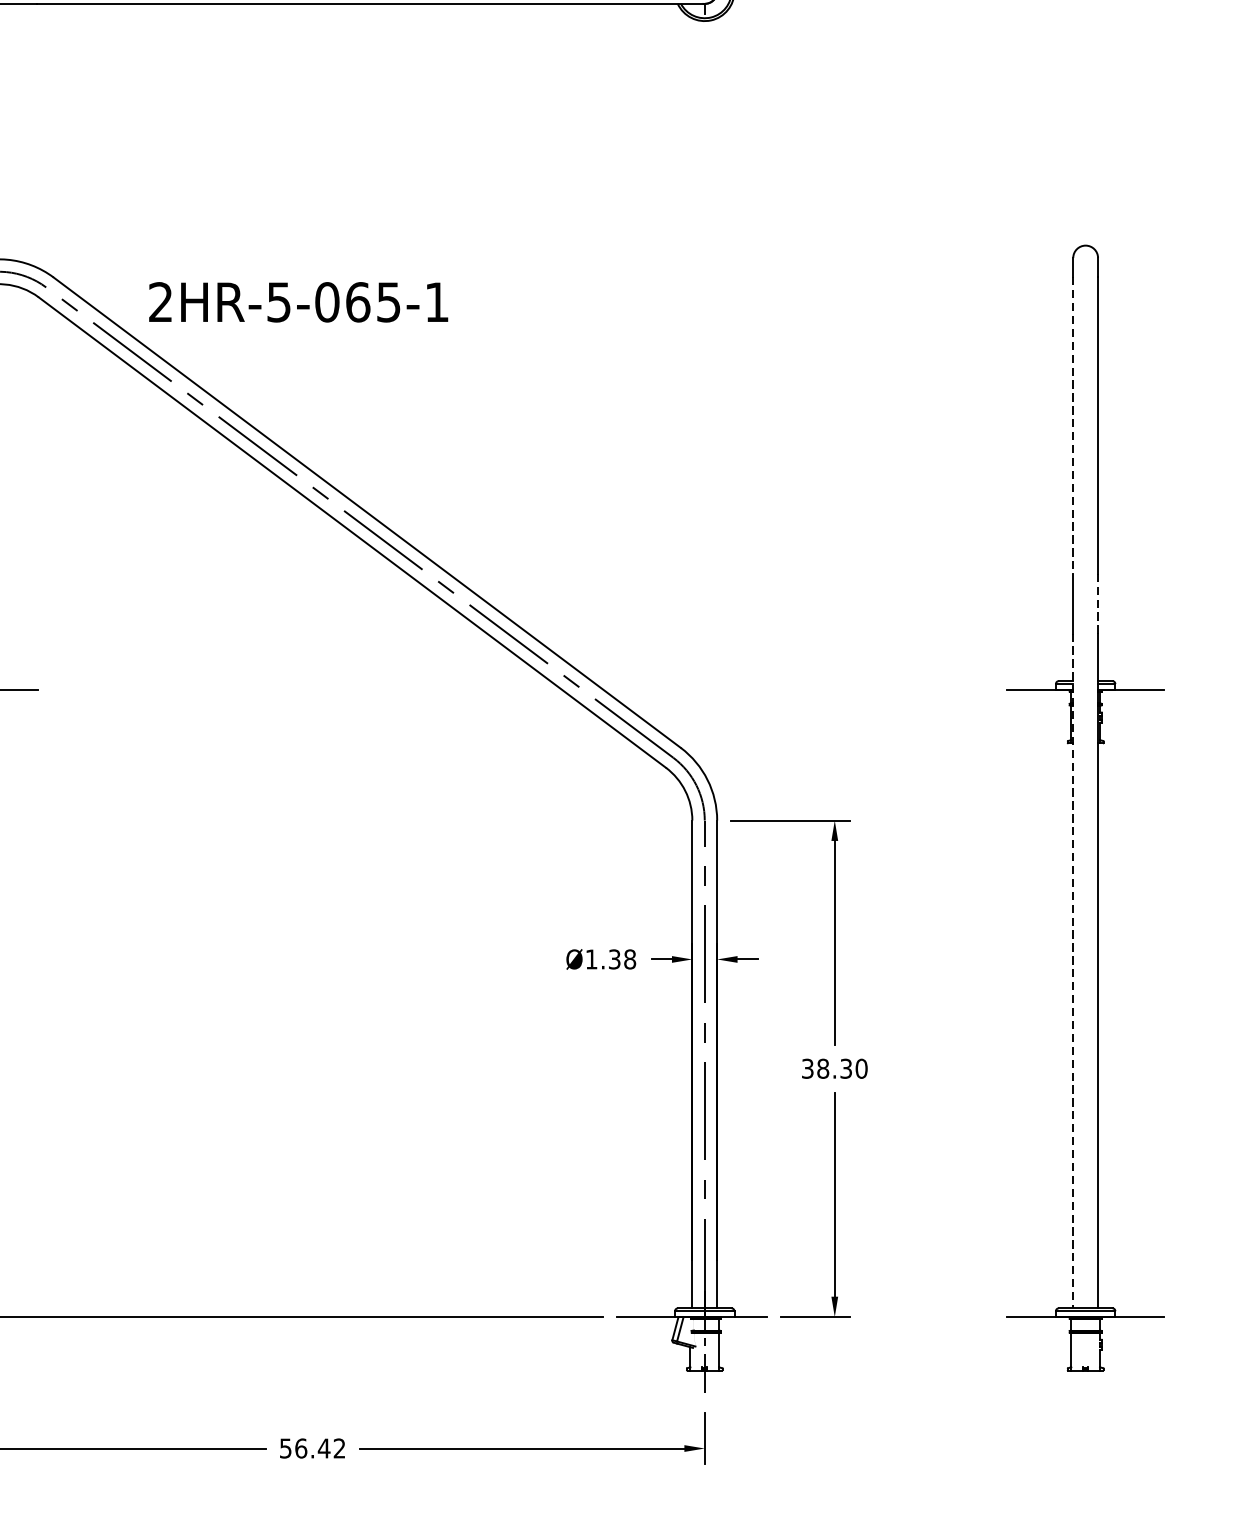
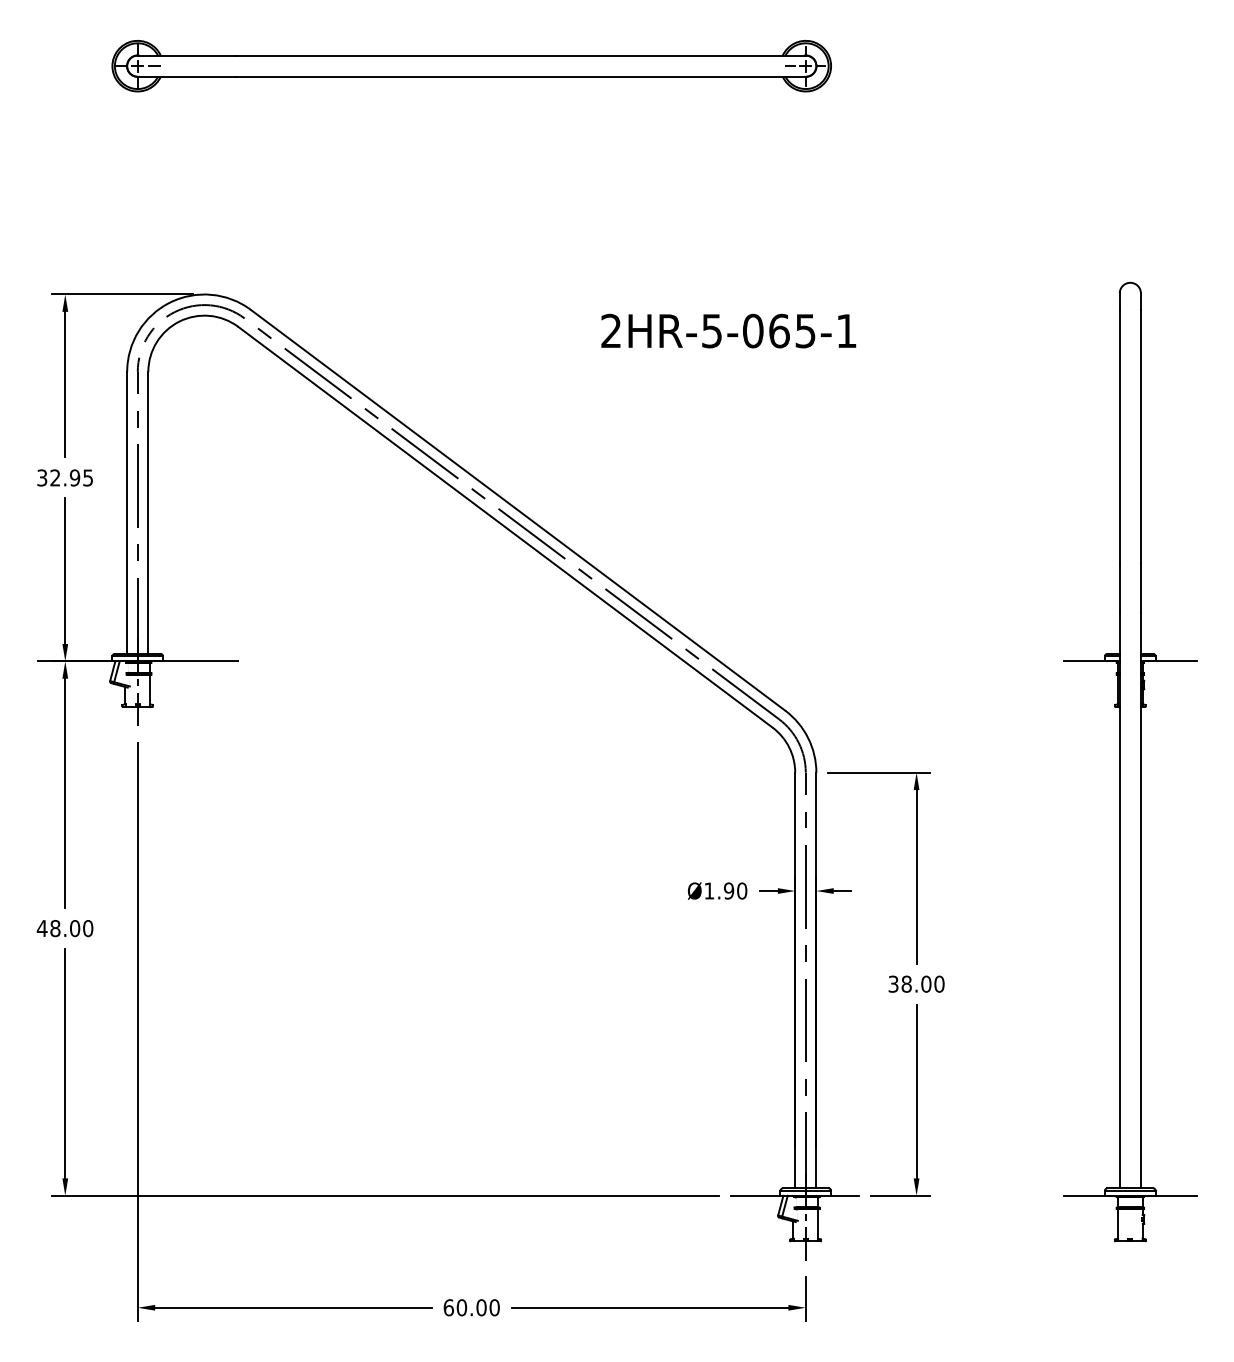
text: (298, 301) -> (728, 330), moved
line: (1072, 426) -> (1119, 436), dashed -> solid
line: (1097, 603) -> (1140, 587), dashed -> solid
text: (622, 958) -> (735, 890), Ø1.38 -> Ø1.90
line: (1072, 971) -> (1119, 901), dashed -> solid
text: (846, 1067) -> (926, 983), 38.30 -> 38.00
text: (312, 1448) -> (471, 1307), 56.42 -> 60.00

